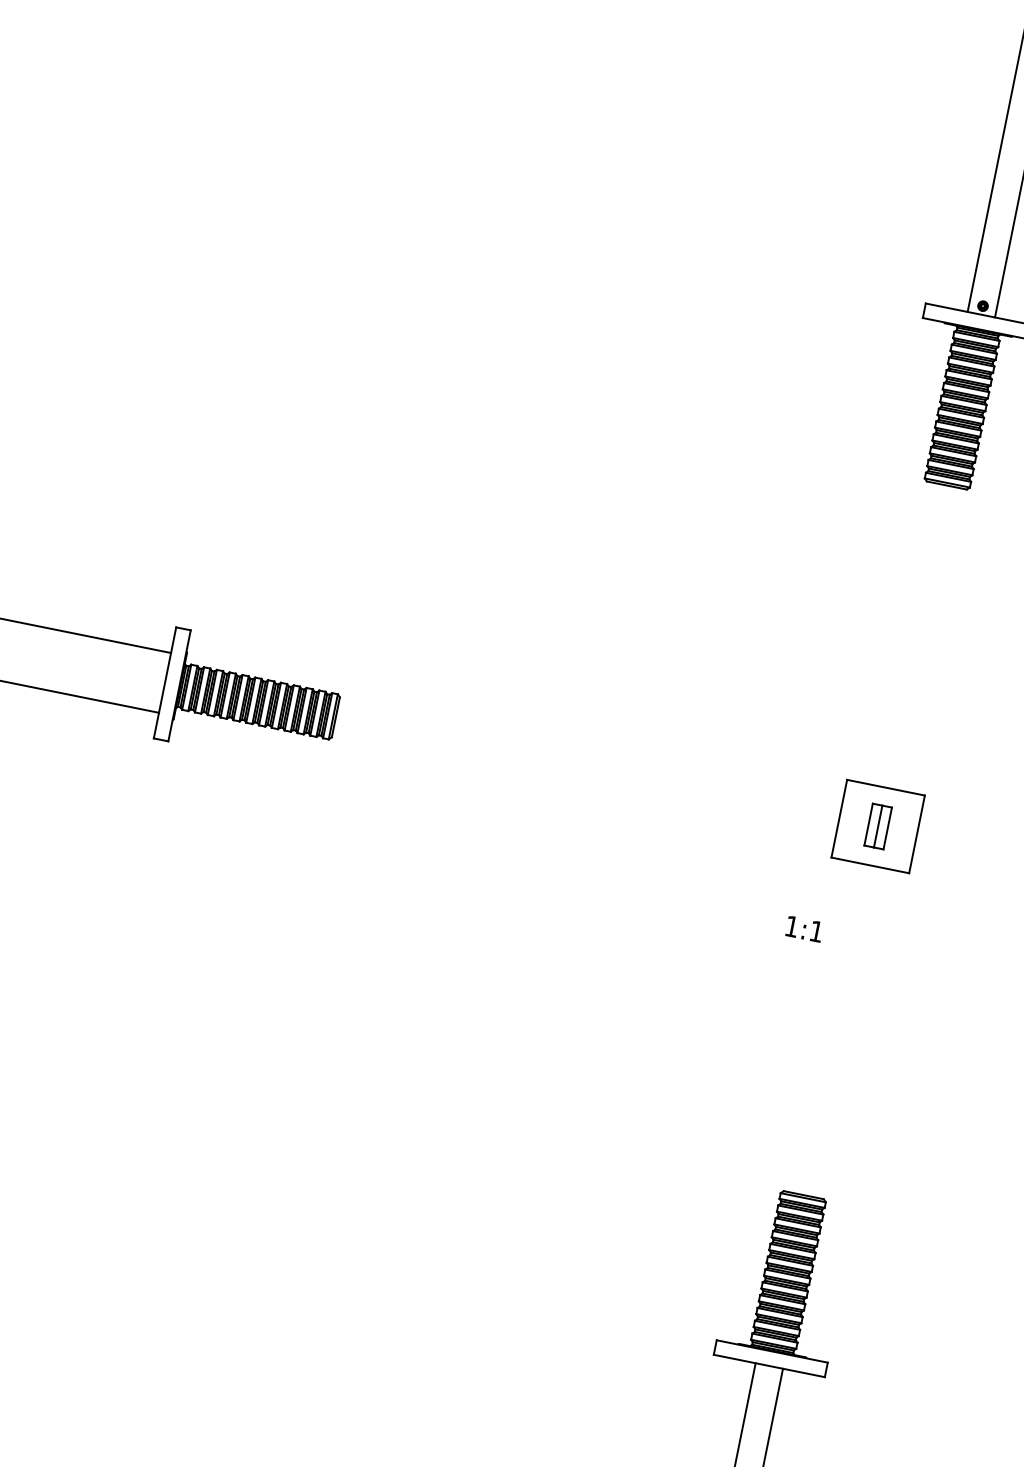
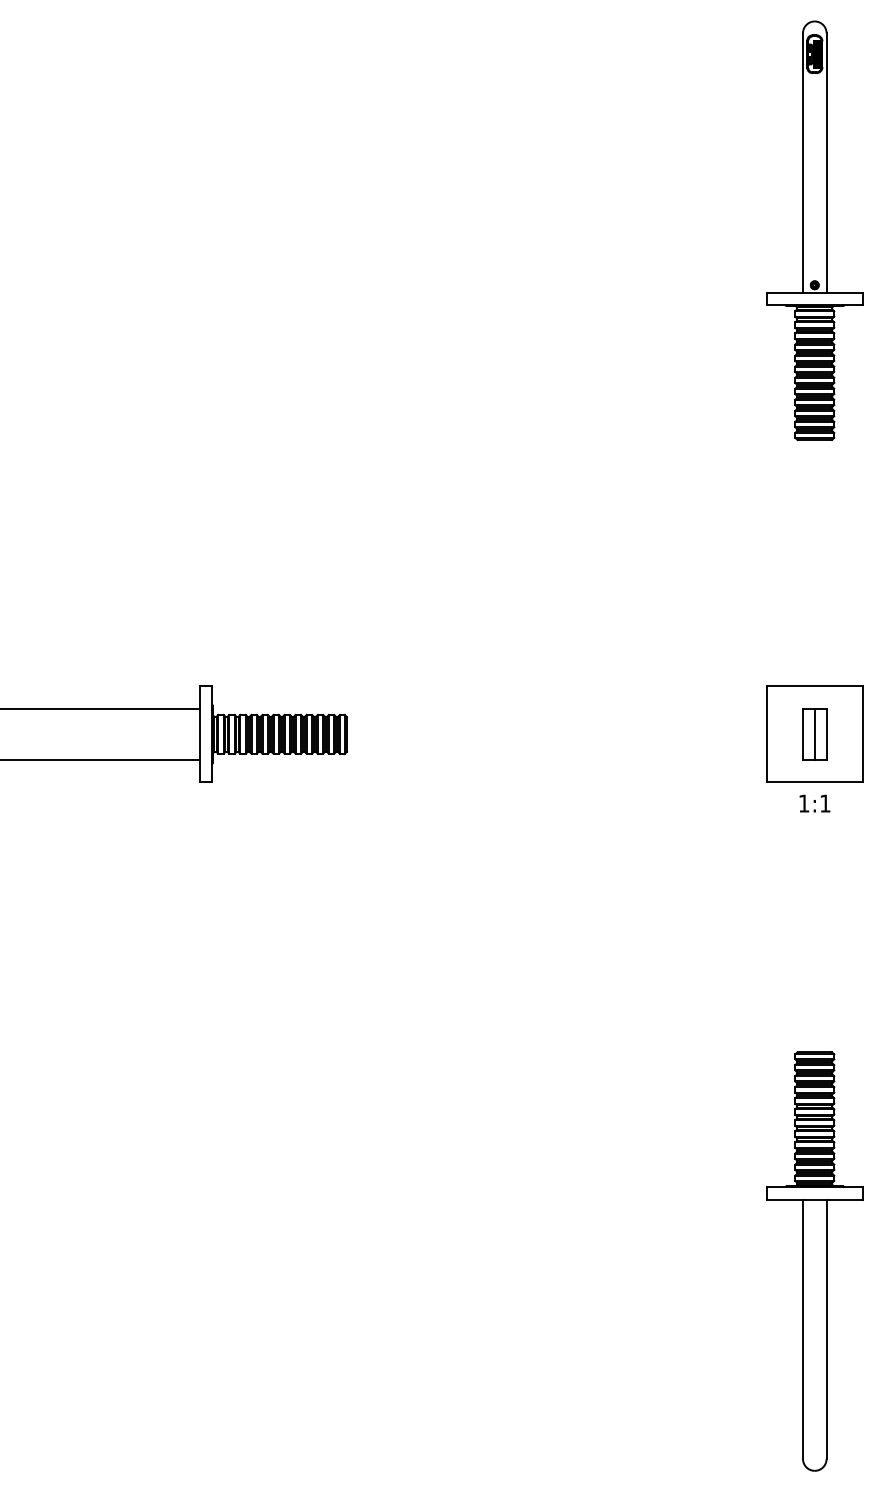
part: (877, 825) -> (814, 733), size x1.43
text: (804, 928) -> (814, 803), moved

